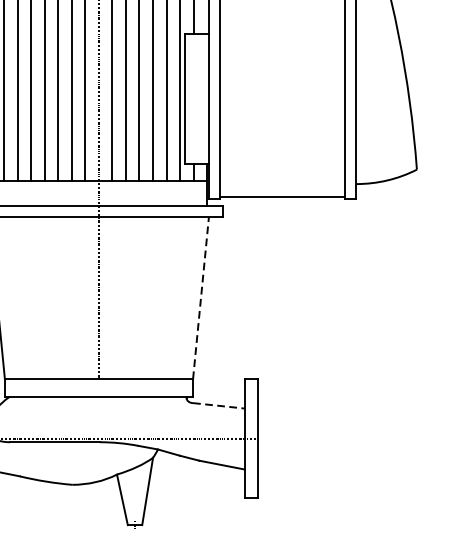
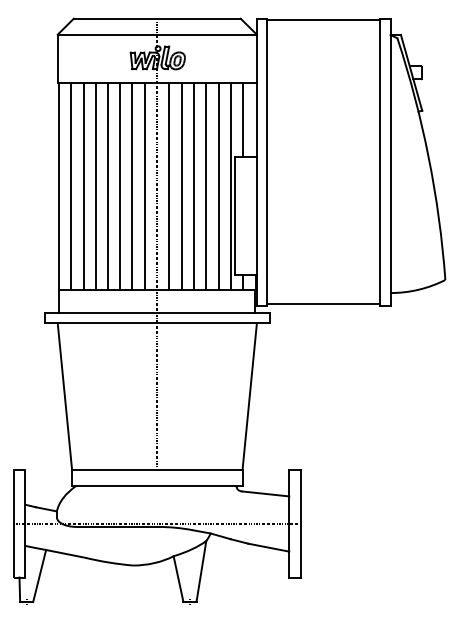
line: (200, 298) -> (249, 396), dashed -> solid
line: (219, 406) -> (266, 494), dashed -> solid

